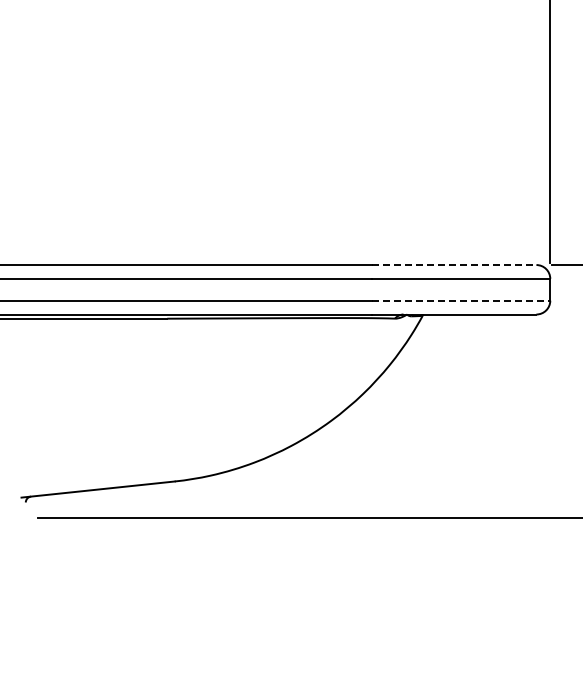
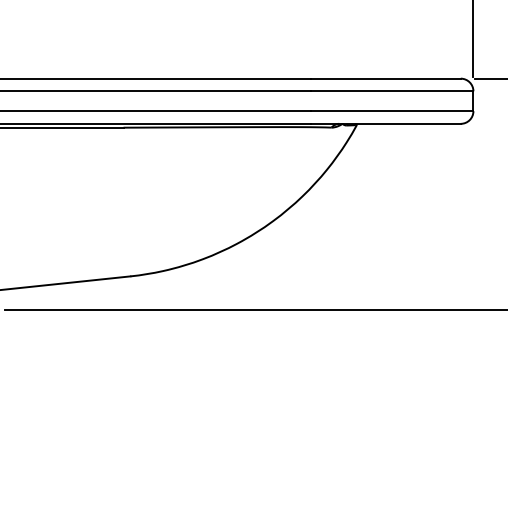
line: (454, 265) -> (385, 79), dashed -> solid
line: (461, 300) -> (392, 111), dashed -> solid

